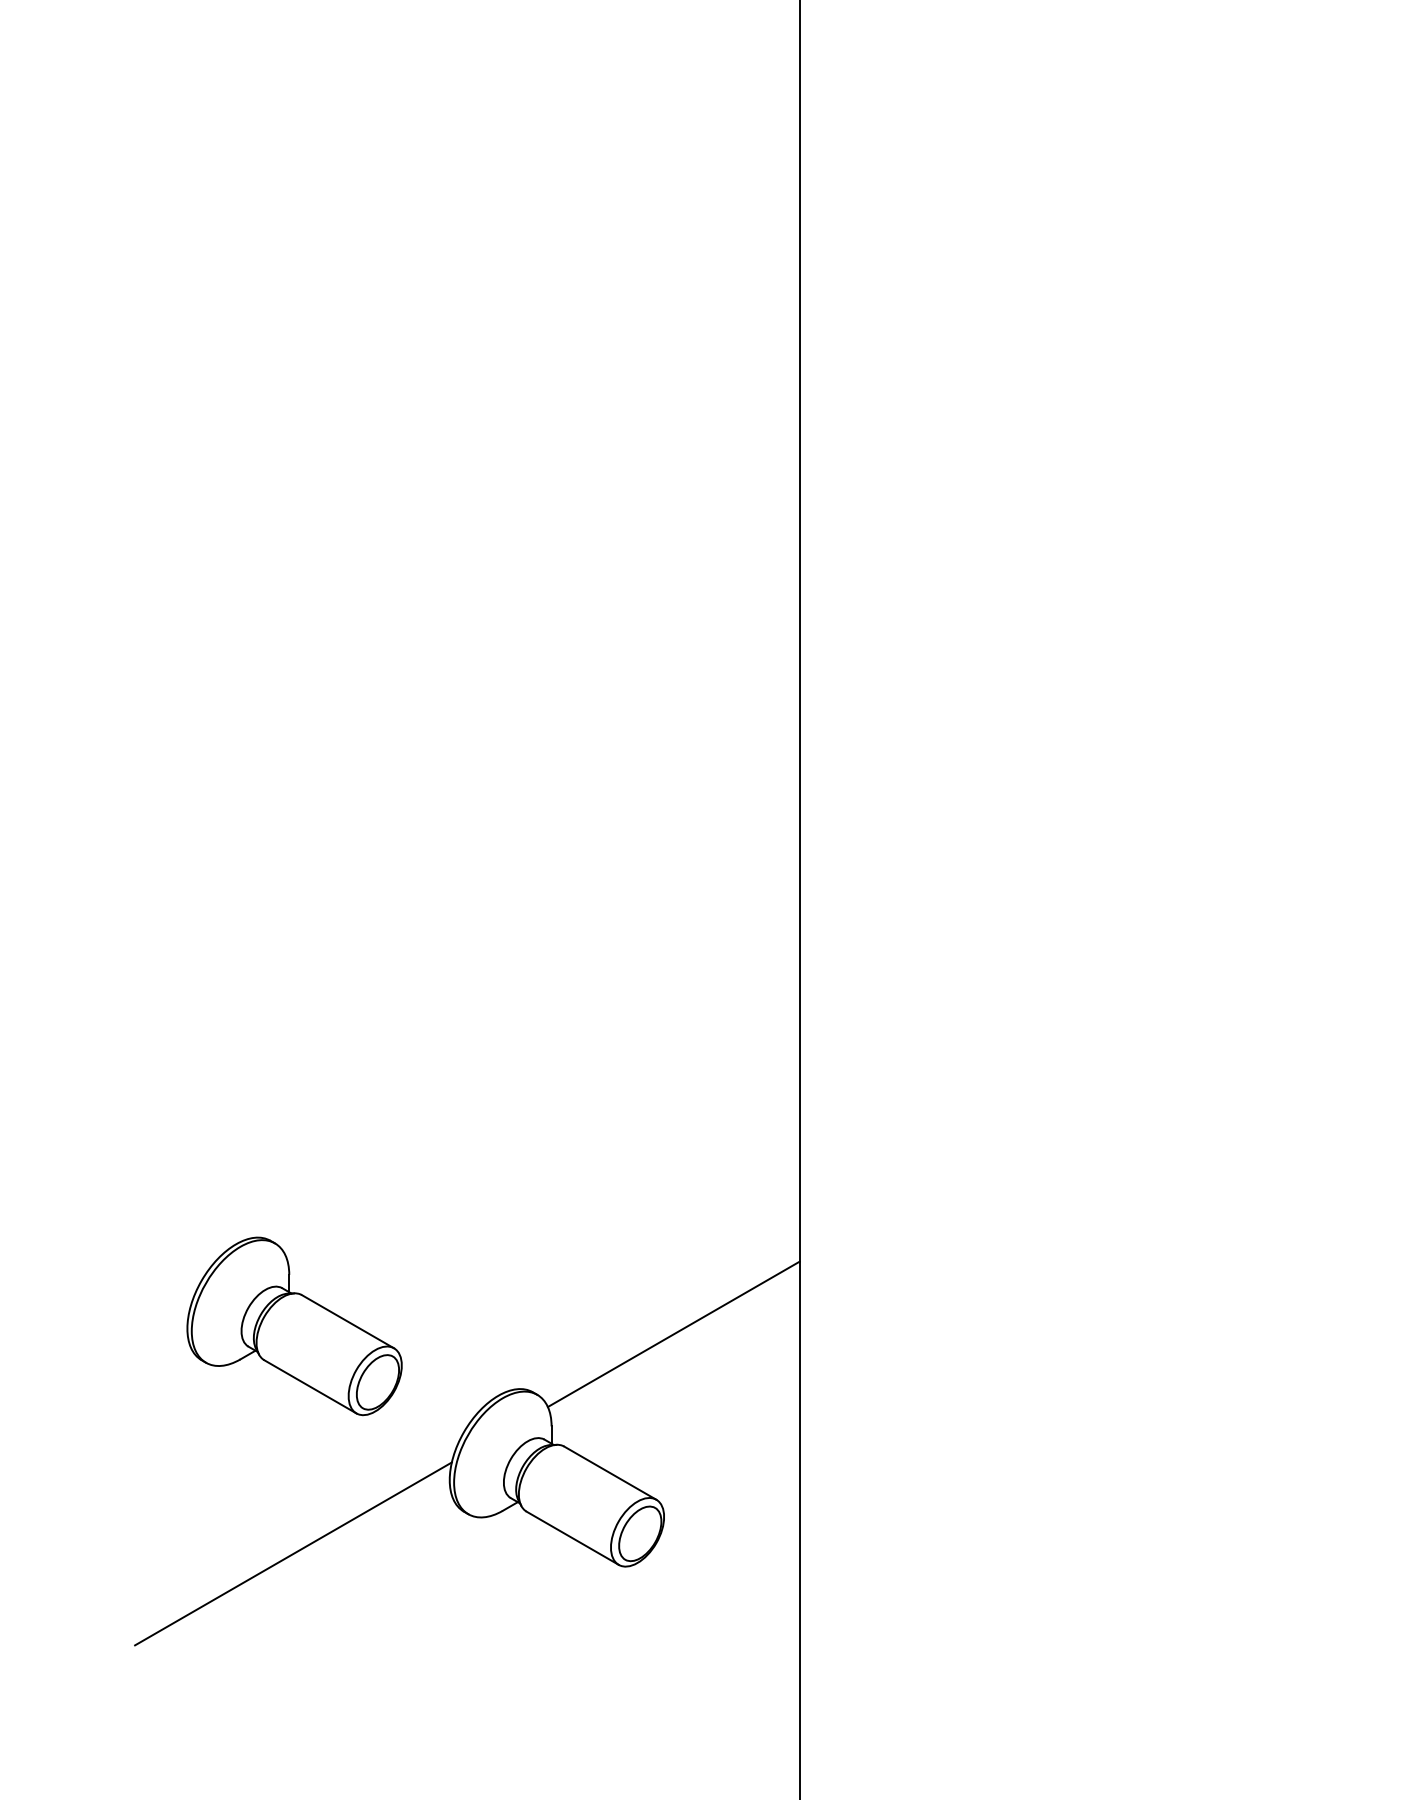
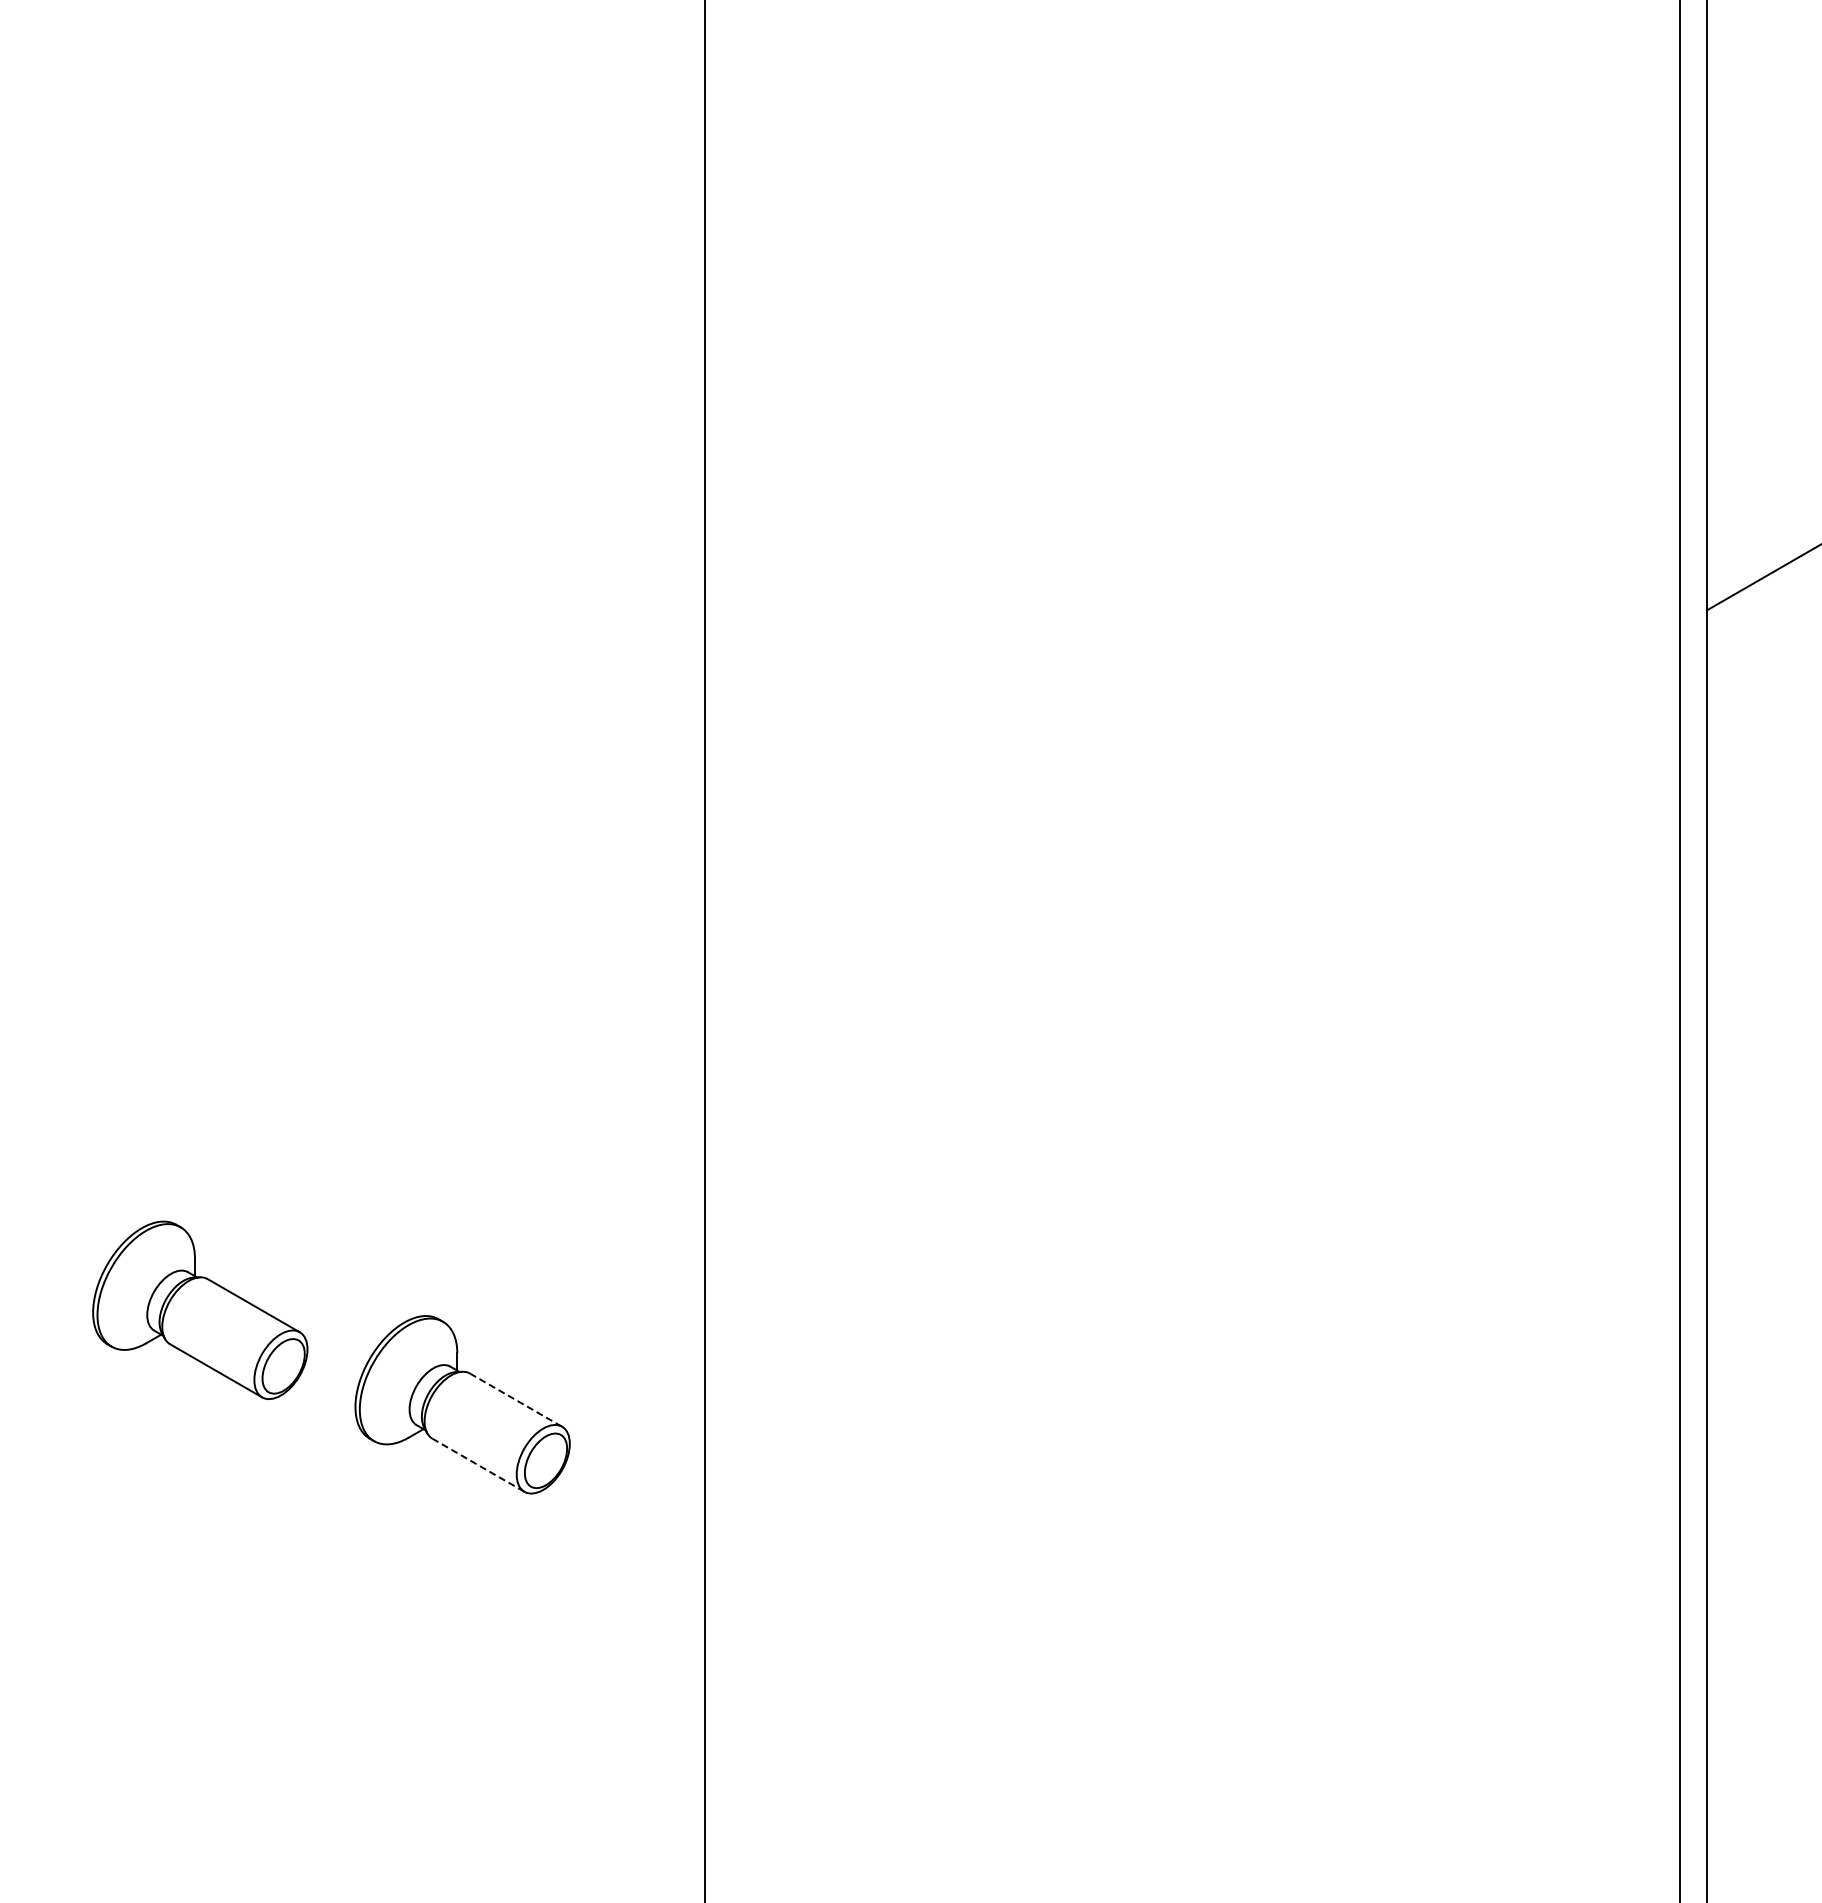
part: (294, 1326) -> (200, 1310), moved
line: (673, 1333) -> (579, 1260), removed
line: (610, 1473) -> (516, 1400), solid -> dashed
line: (572, 1538) -> (478, 1465), solid -> dashed
line: (292, 1553) -> (198, 1480), removed

